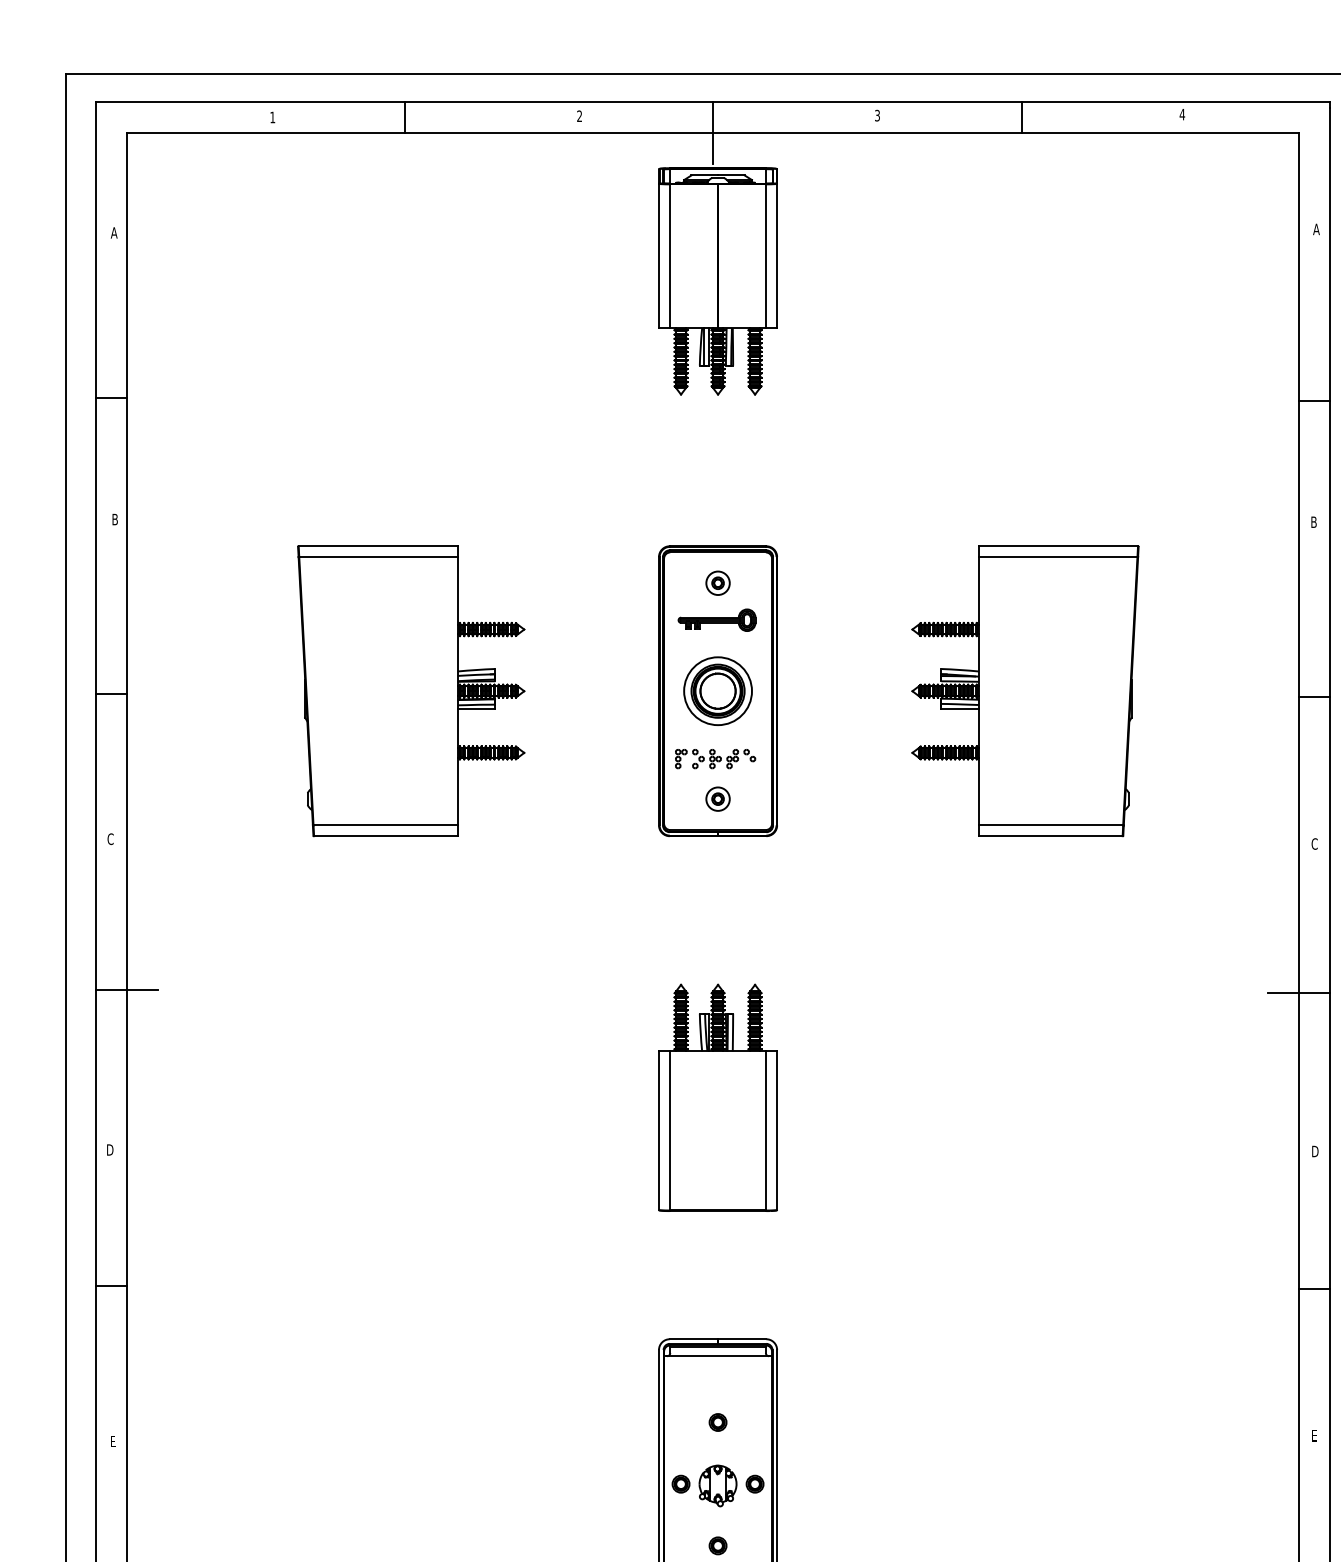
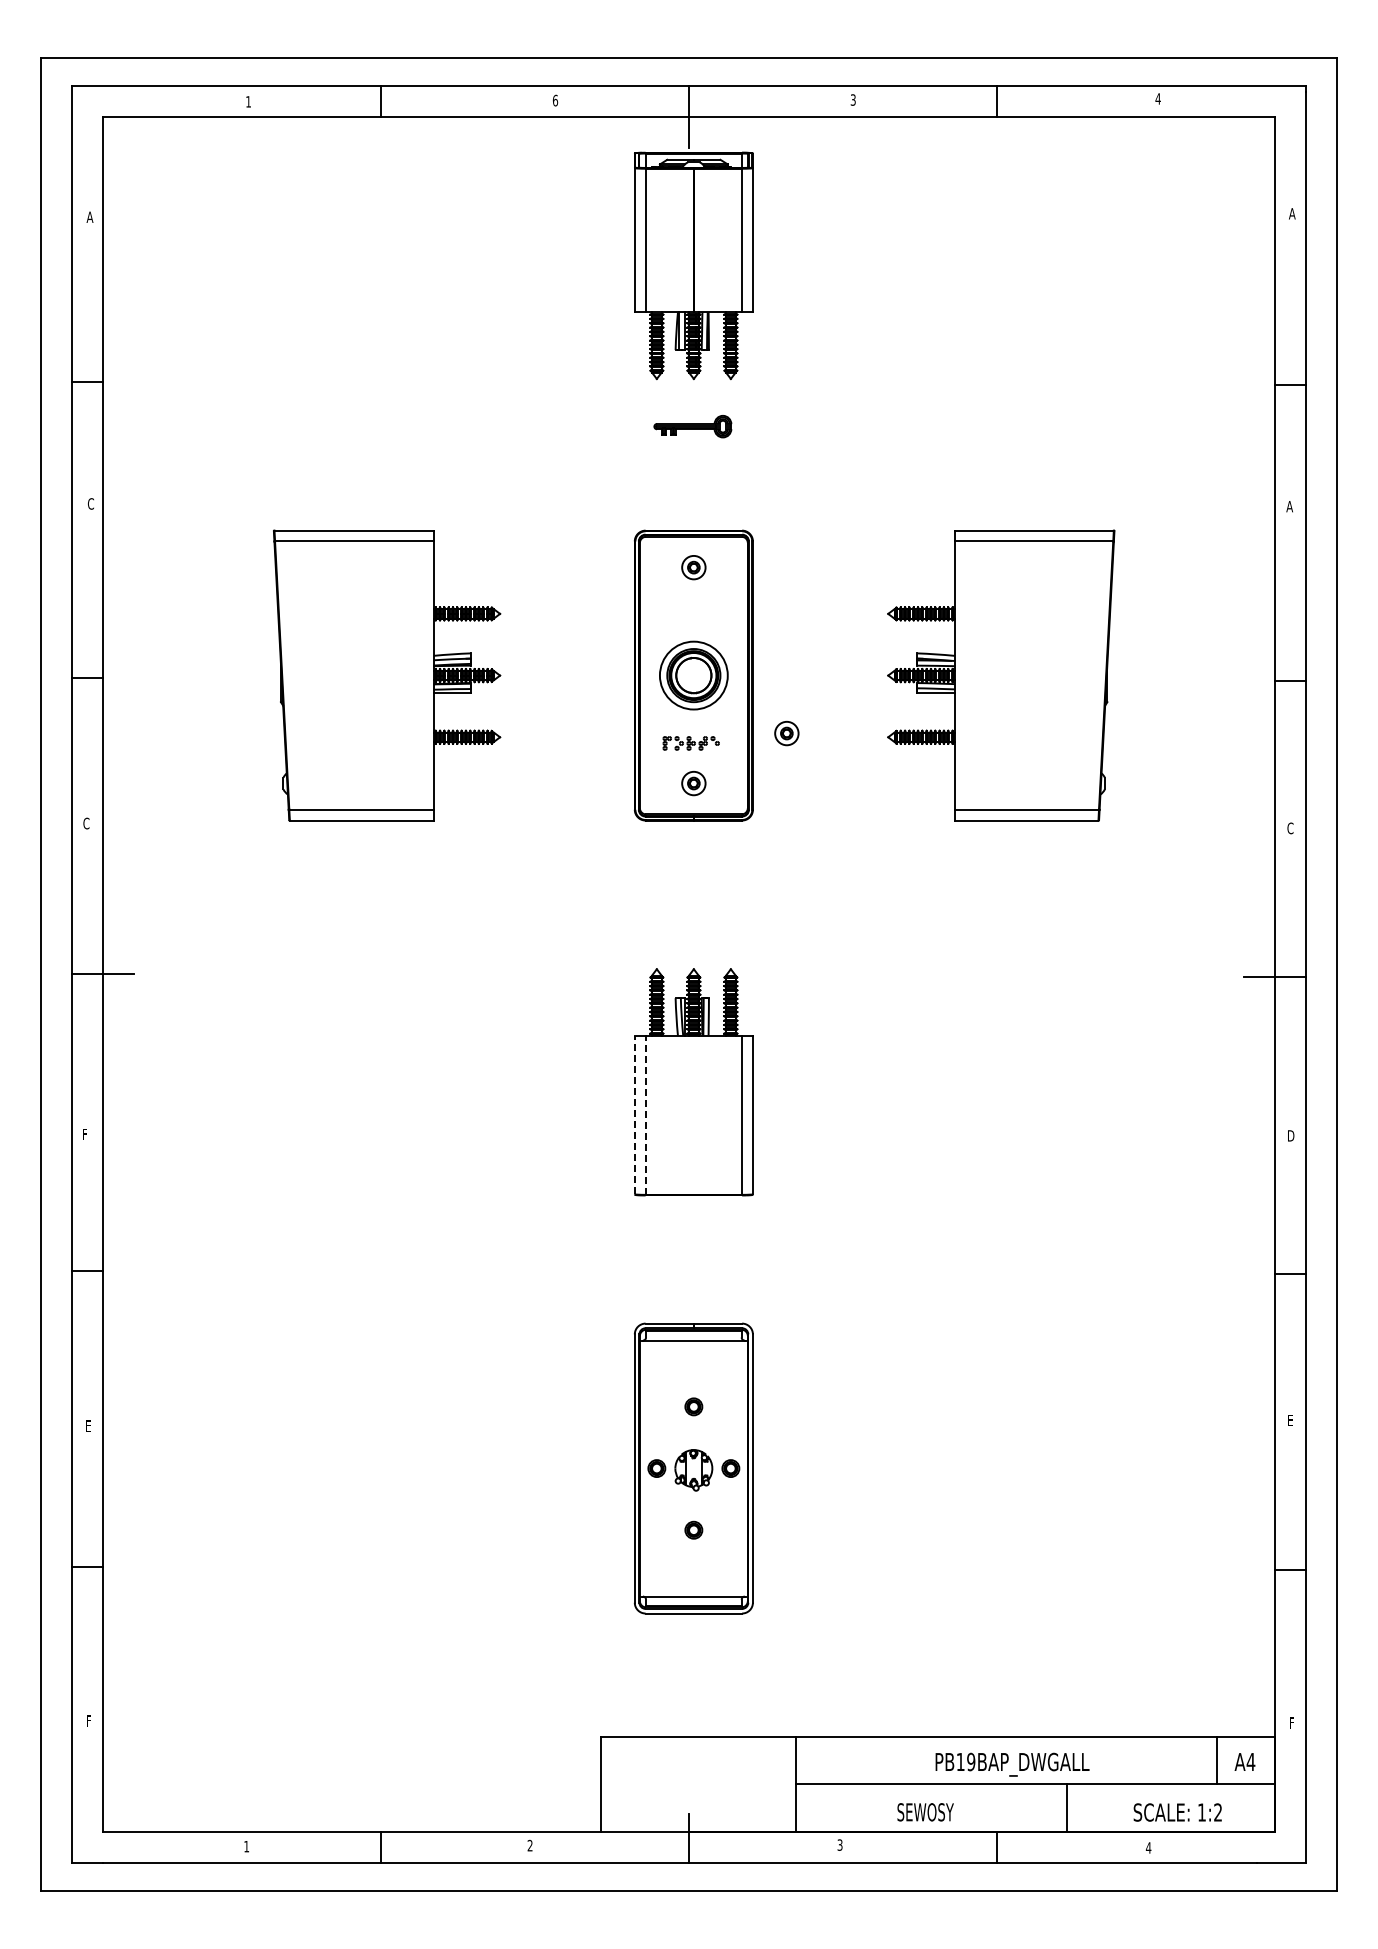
text: (579, 116) -> (555, 100), 2 -> 6
text: (114, 519) -> (90, 503), B -> C
text: (1313, 522) -> (1289, 506), B -> A
part: (716, 620) -> (692, 426), moved
part: (810, 749) -> (786, 733), added
part: (714, 759) -> (690, 743), size x0.7
line: (658, 1130) -> (634, 1114), solid -> dashed
line: (669, 1131) -> (645, 1115), solid -> dashed
text: (109, 1150) -> (85, 1134), D -> F

